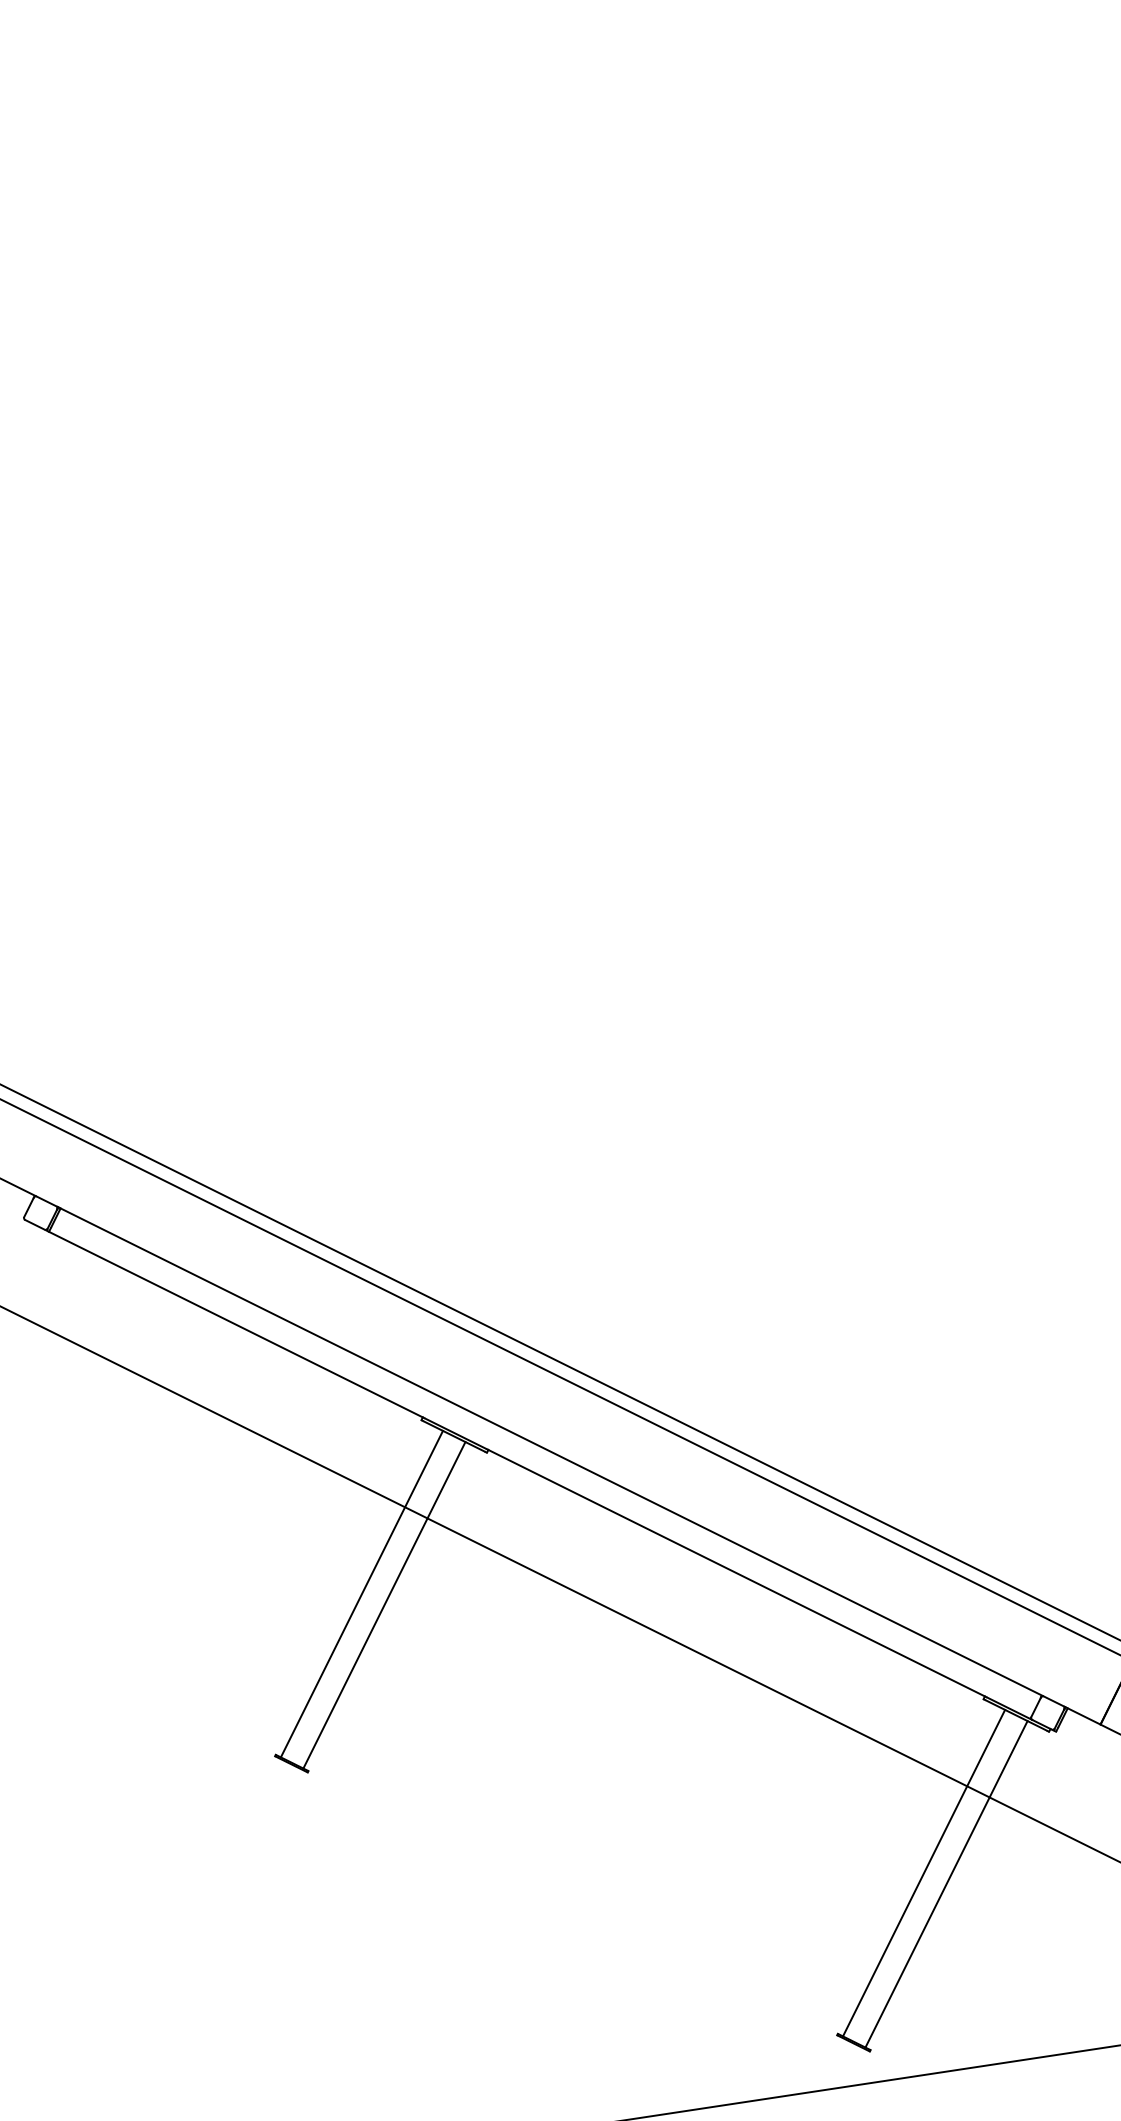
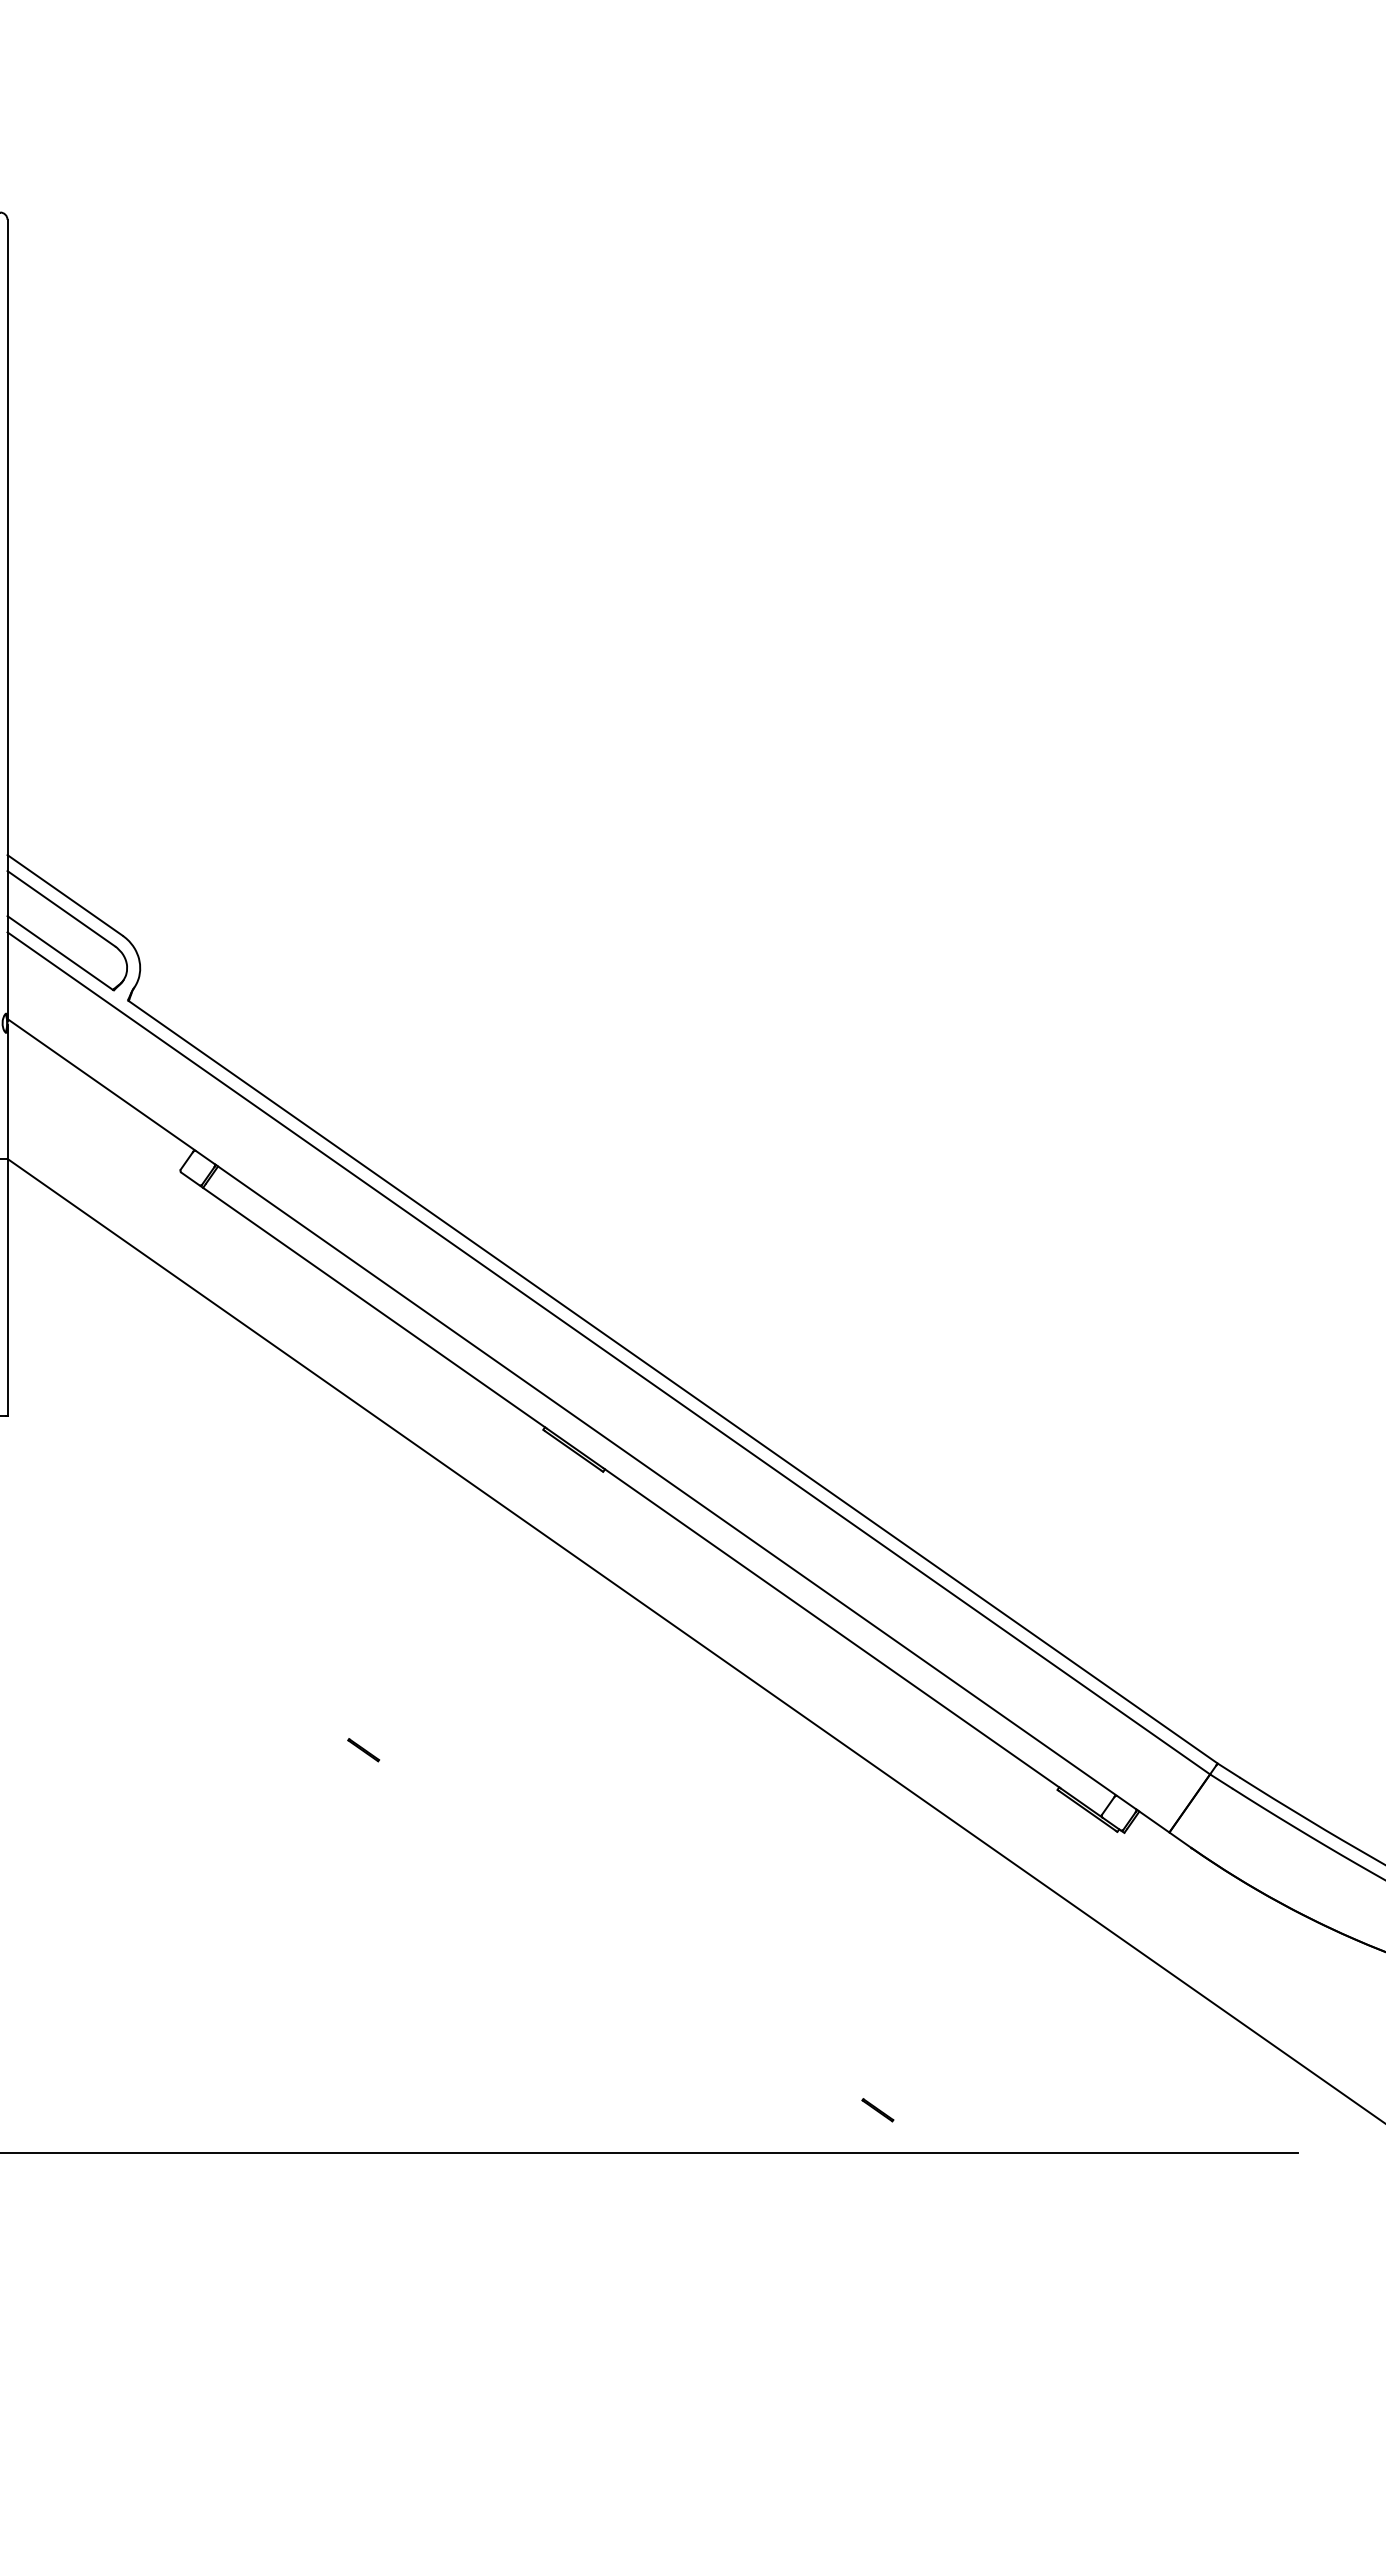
line: (360, 1593) -> (457, 1592), removed
line: (383, 1605) -> (478, 1607), removed
line: (923, 1872) -> (972, 1952), removed
line: (945, 1884) -> (992, 1967), removed

